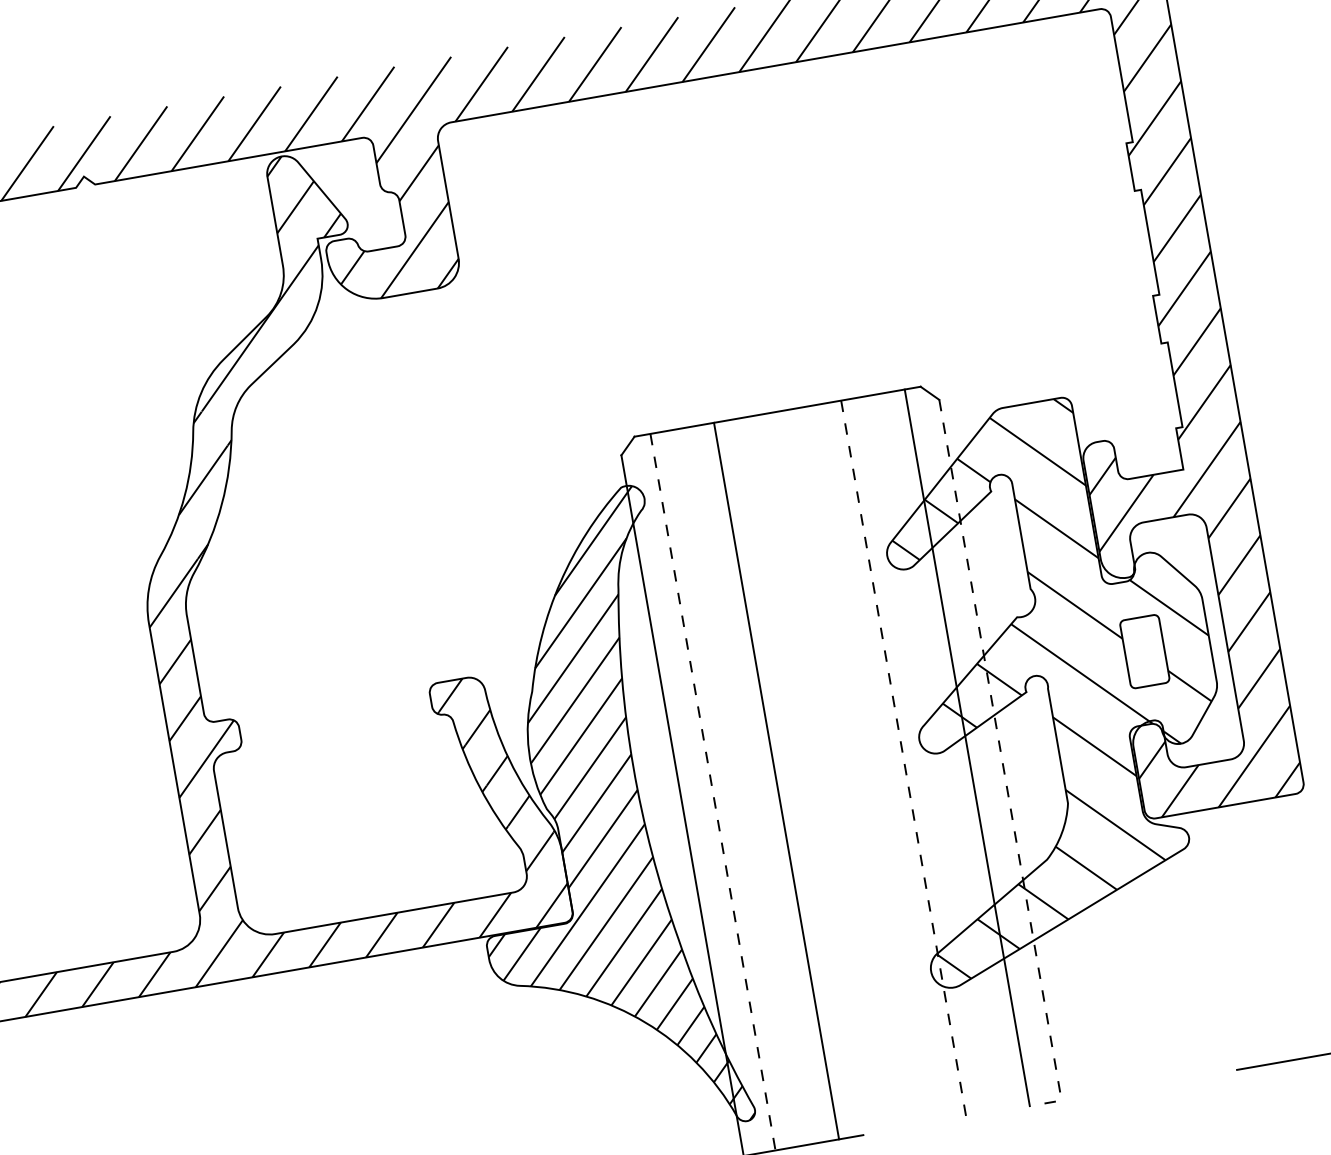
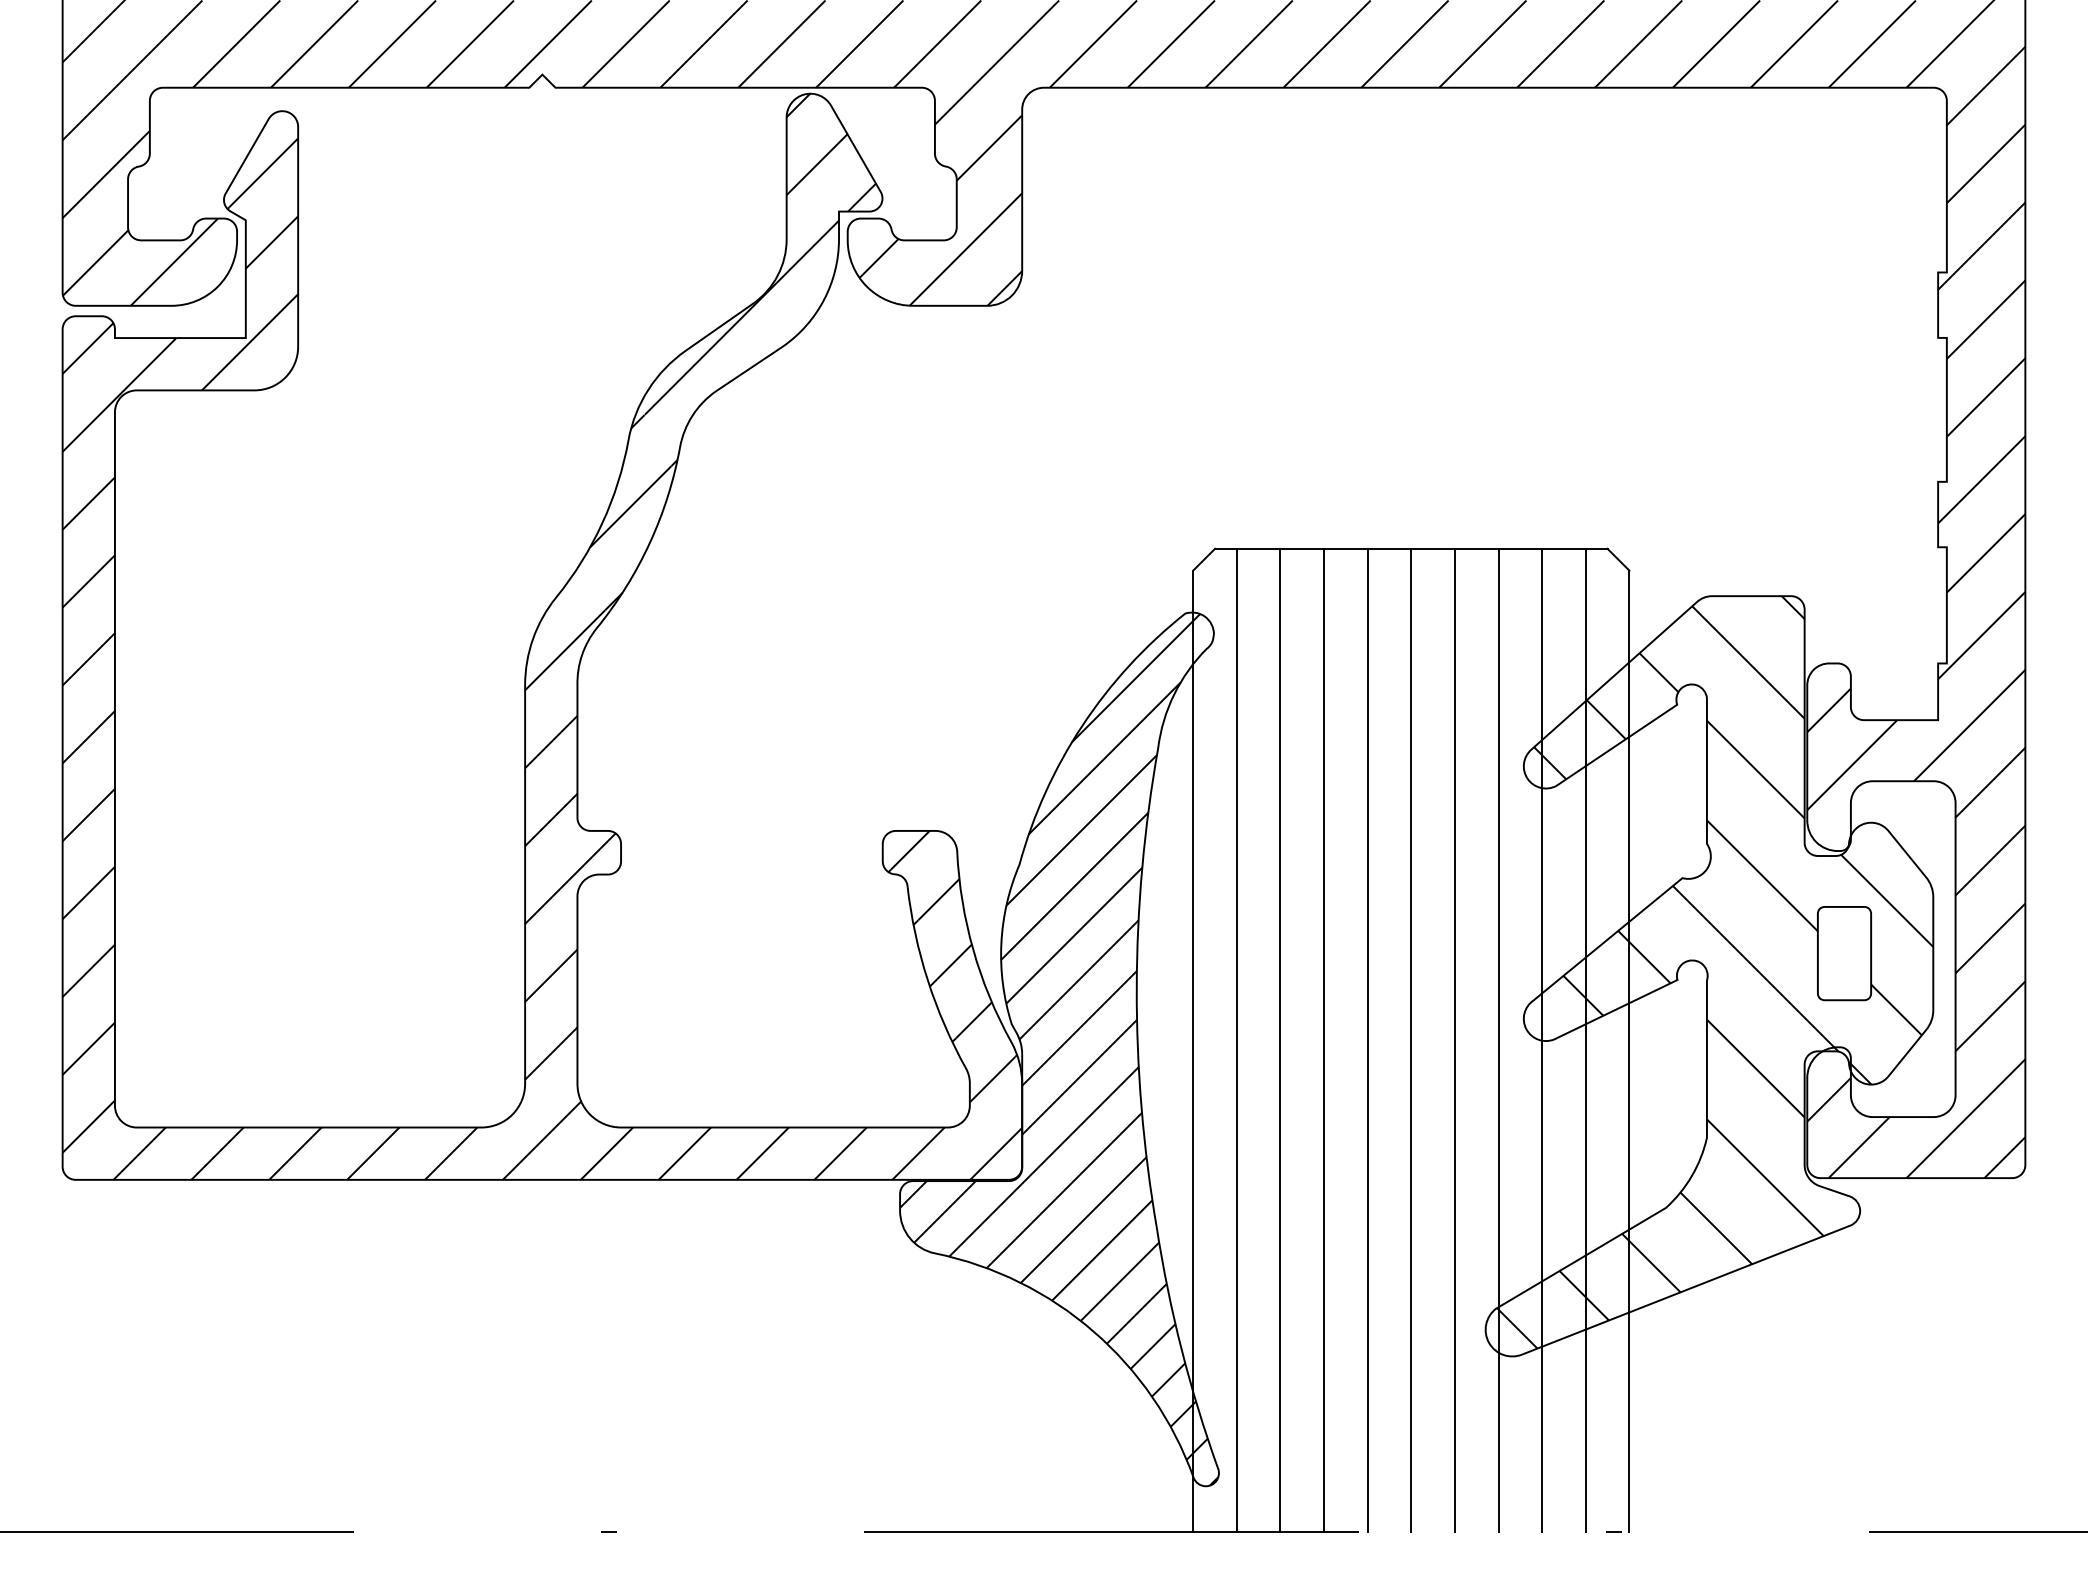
line: (1000, 750) -> (1629, 1051), dashed -> solid
line: (935, 752) -> (1542, 1039), added
line: (903, 759) -> (1498, 1040), dashed -> solid
line: (871, 763) -> (1454, 1039), added
line: (840, 769) -> (1411, 1039), added
line: (808, 774) -> (1367, 1039), added
line: (744, 786) -> (1280, 1039), added
line: (712, 792) -> (1236, 1040), dashed -> solid

